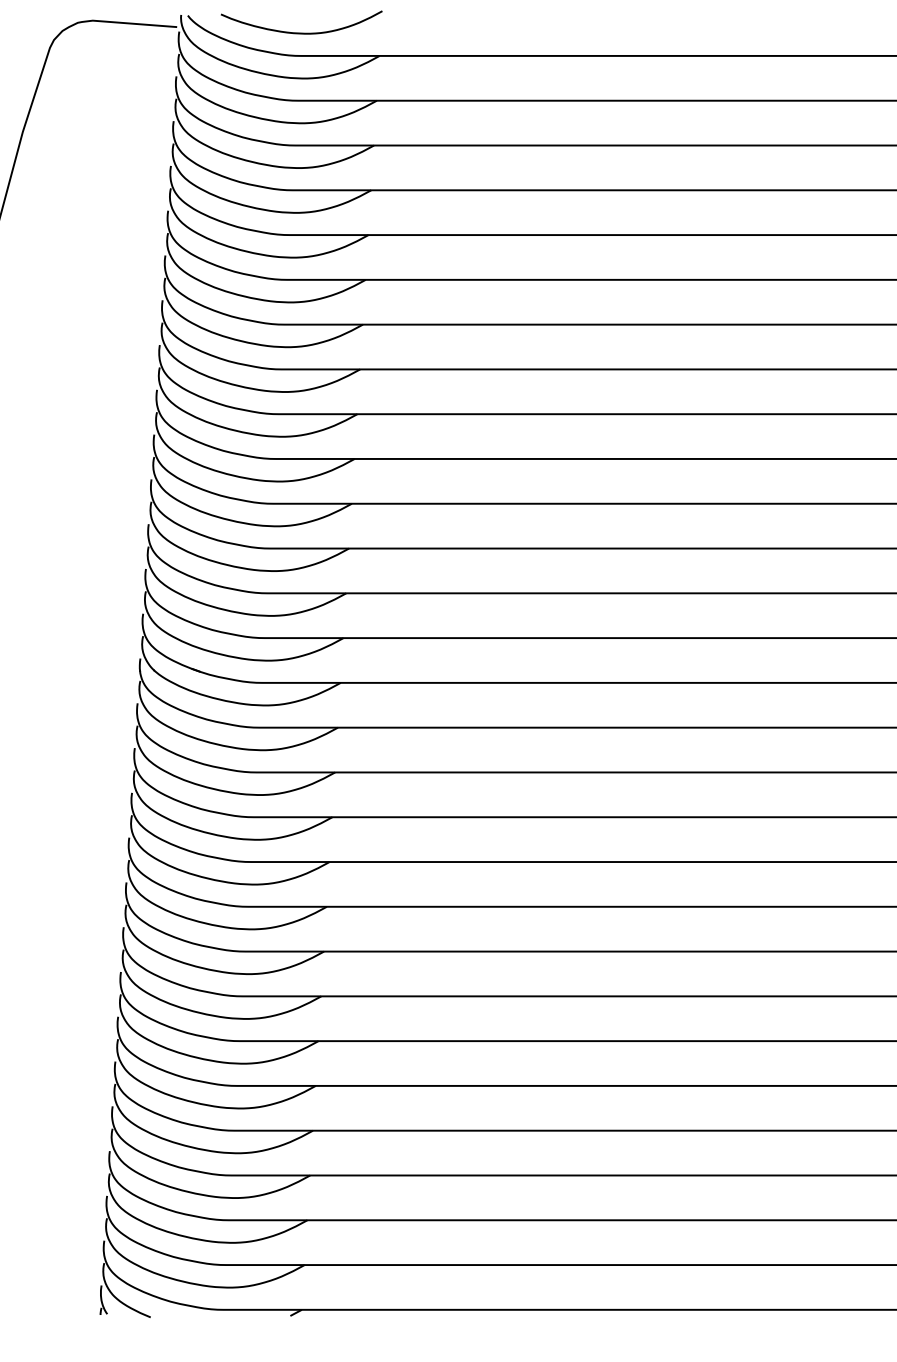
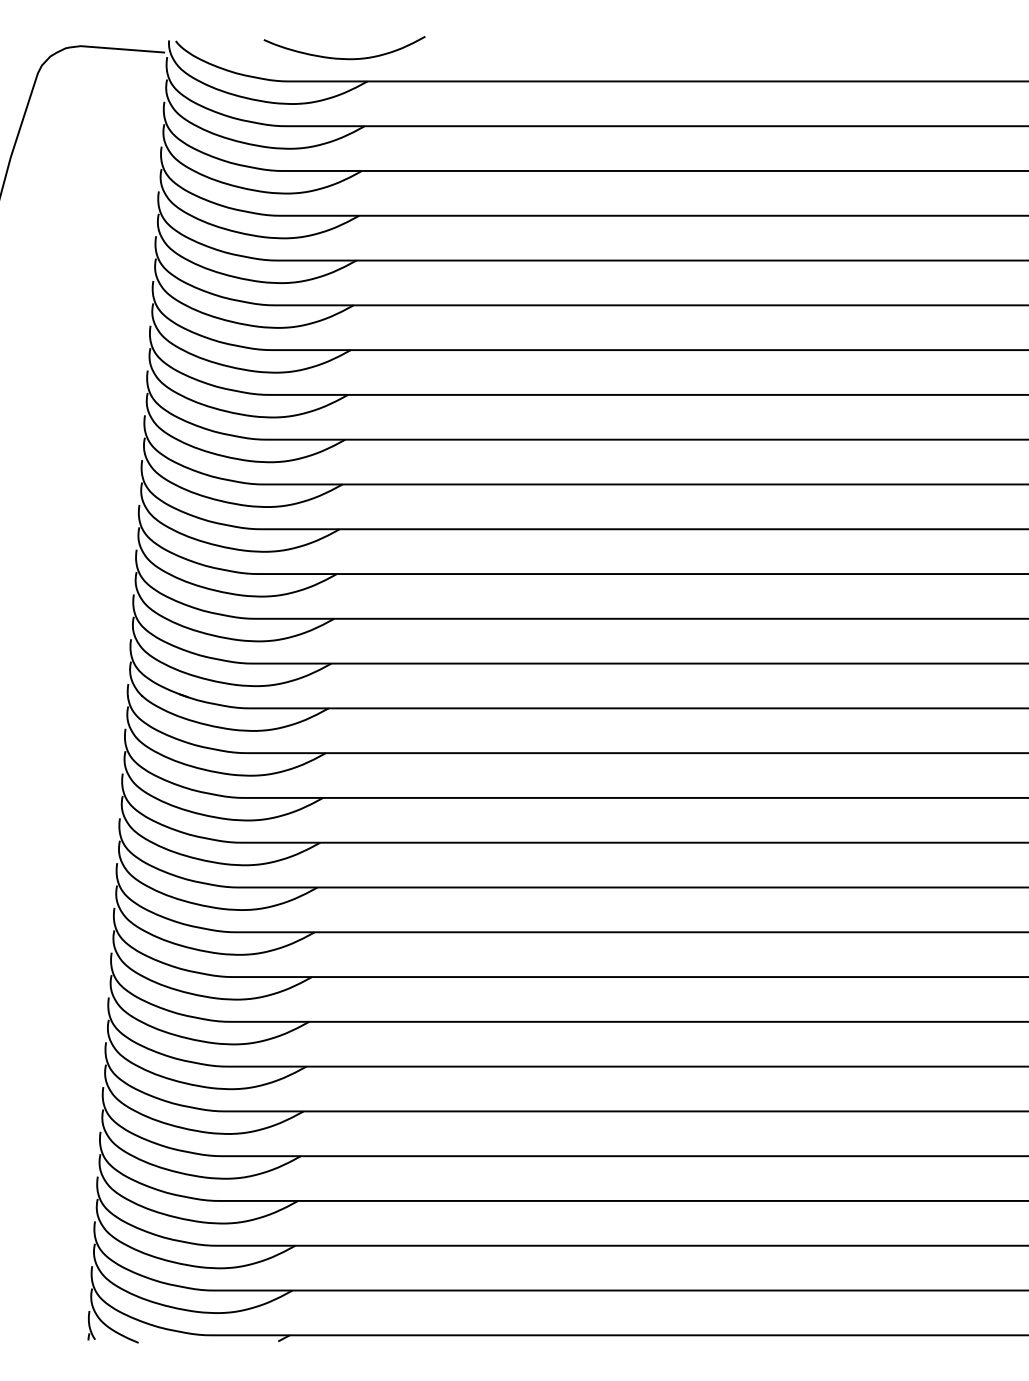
curve: (301, 33) -> (344, 58), moved

